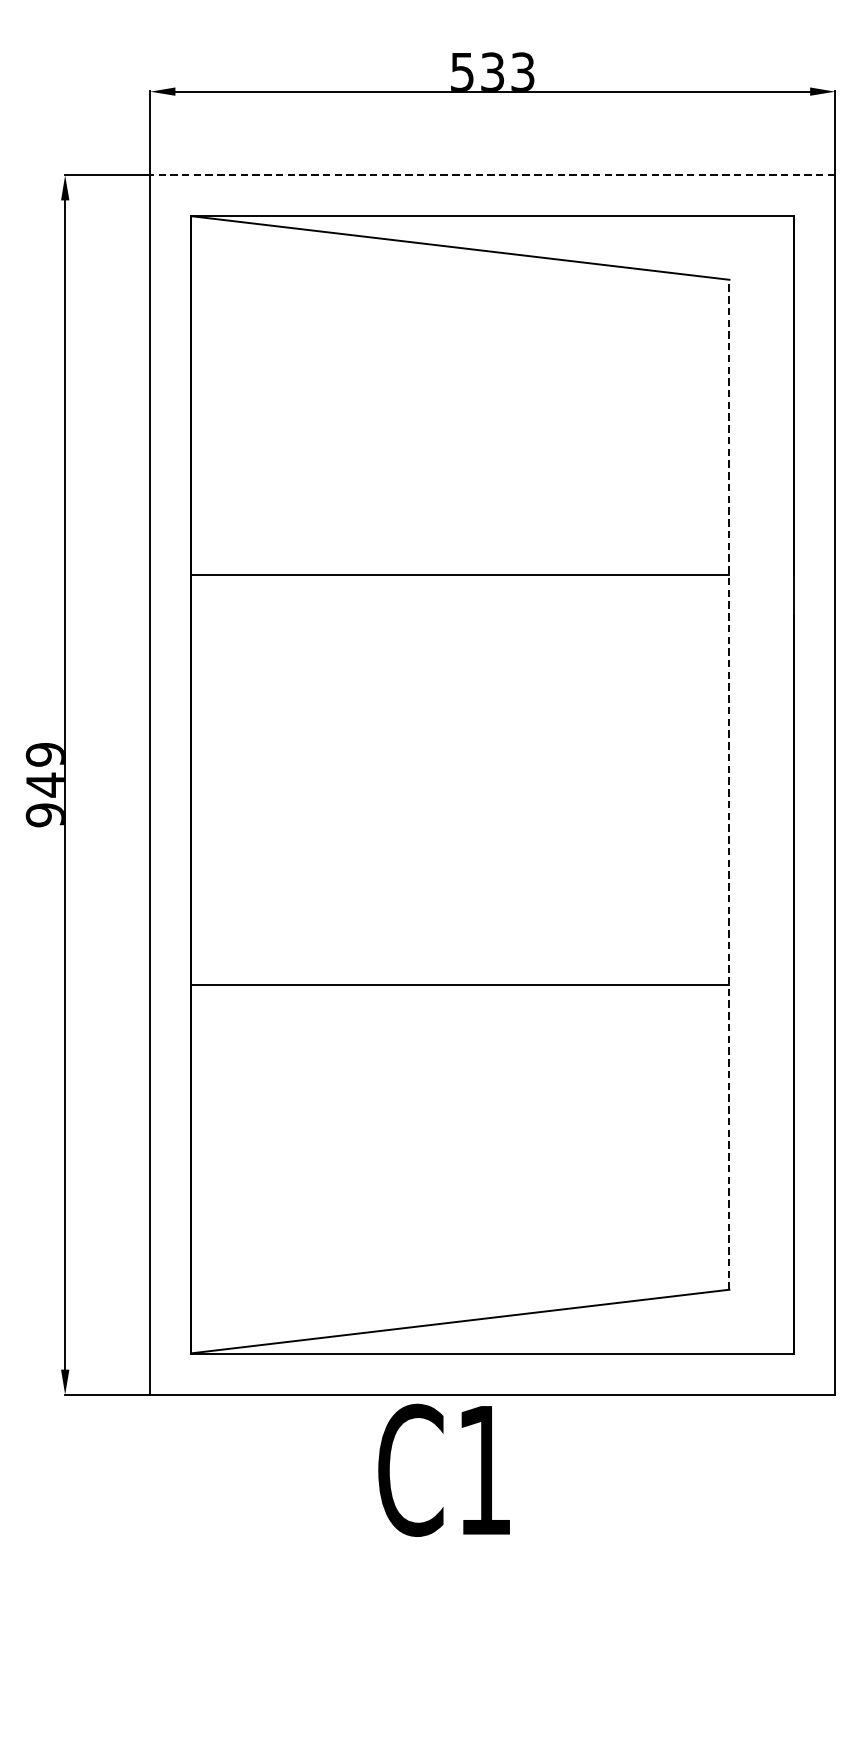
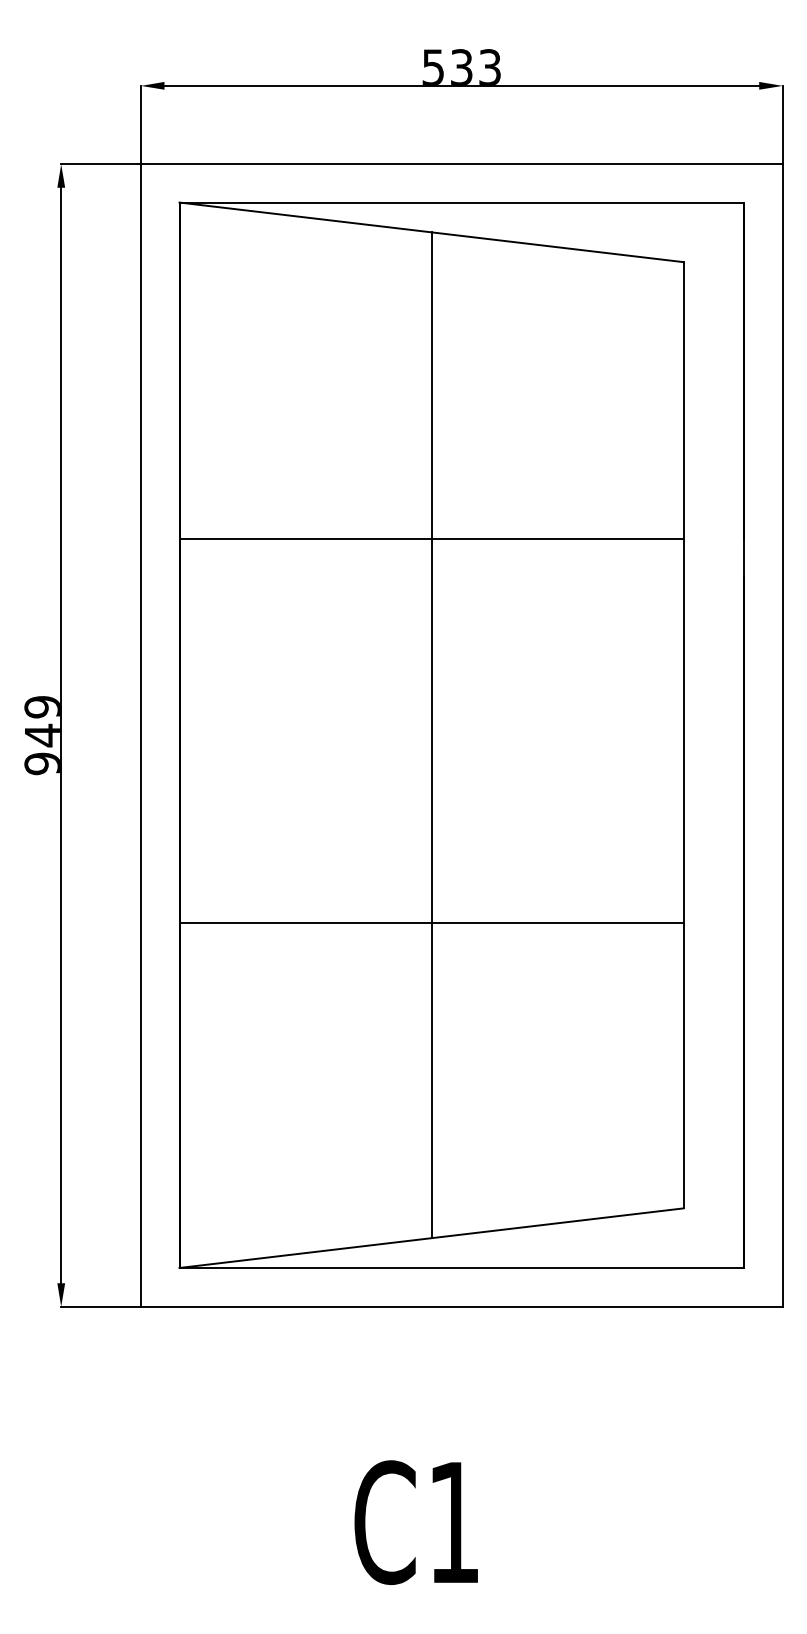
line: (492, 175) -> (461, 164), dashed -> solid
line: (729, 783) -> (683, 734), dashed -> solid
line: (460, 785) -> (431, 735), added
text: (443, 1470) -> (415, 1522), moved

